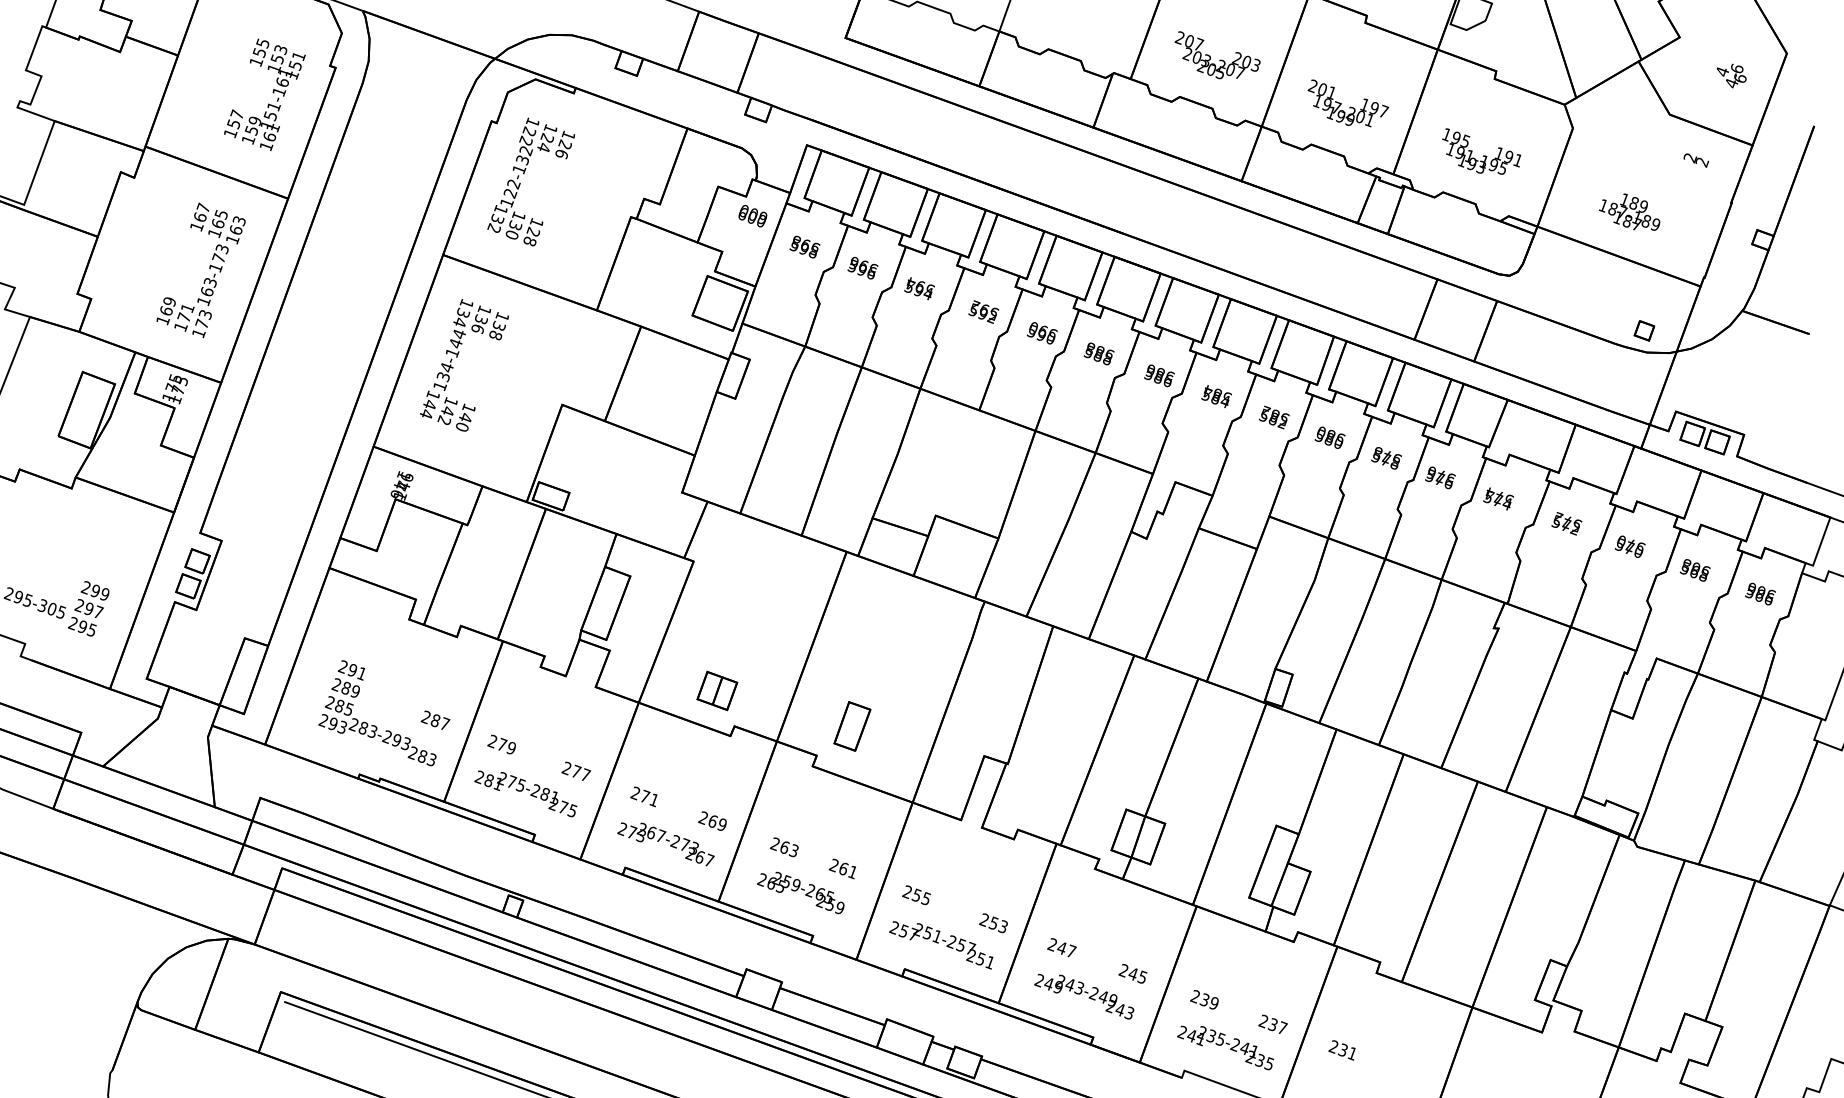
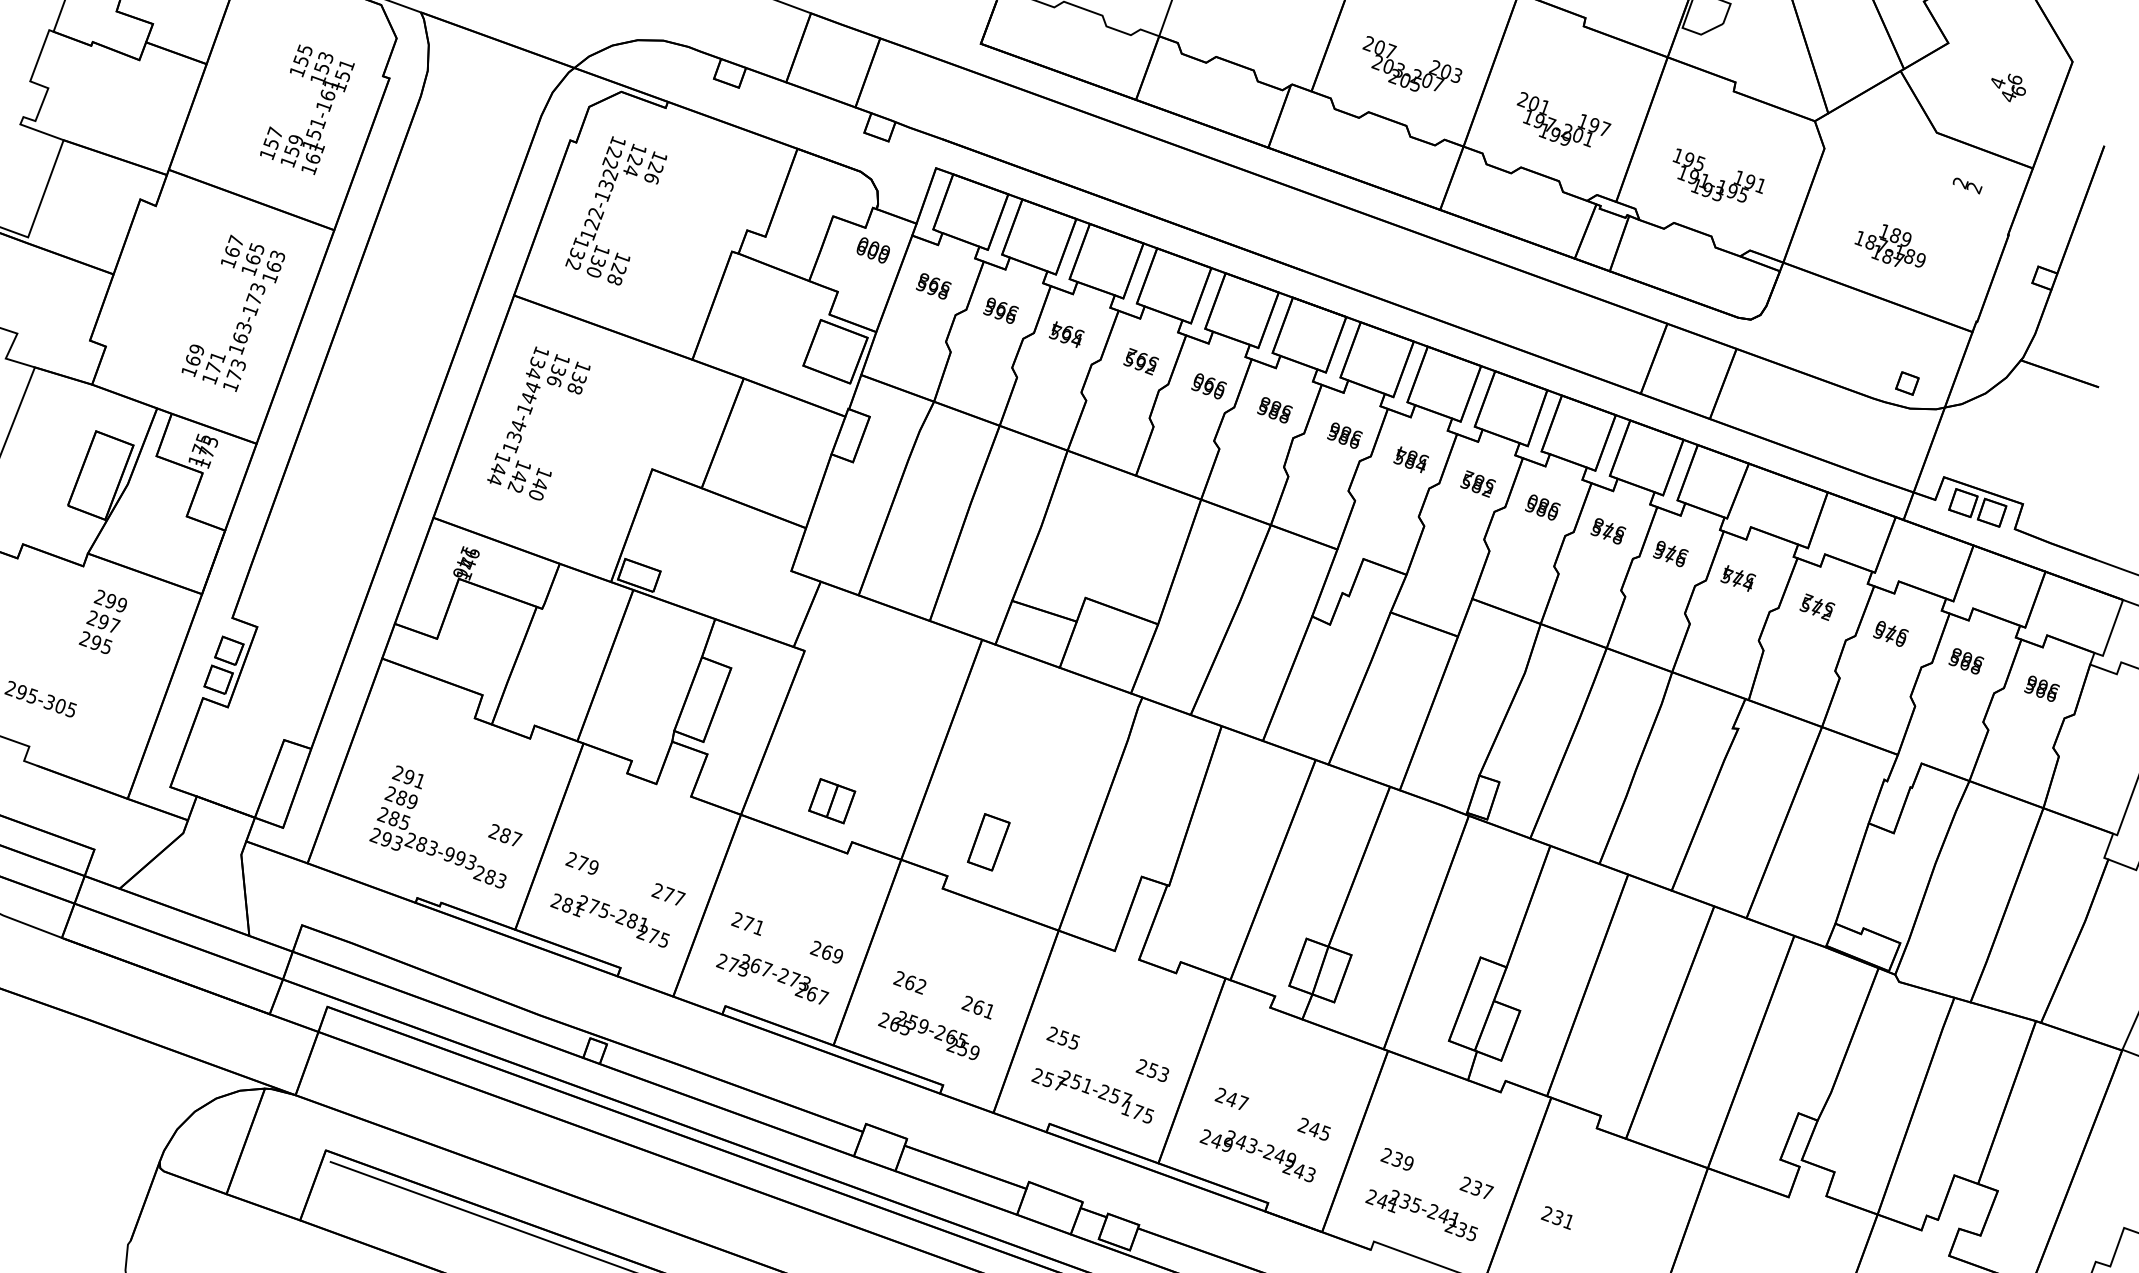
text: (88, 608) -> (102, 621), moved
text: (386, 736) -> (448, 854), 283-293 -> 283-993
text: (793, 850) -> (920, 986), 263 -> 262
text: (980, 959) -> (1137, 1112), 251 -> 175

